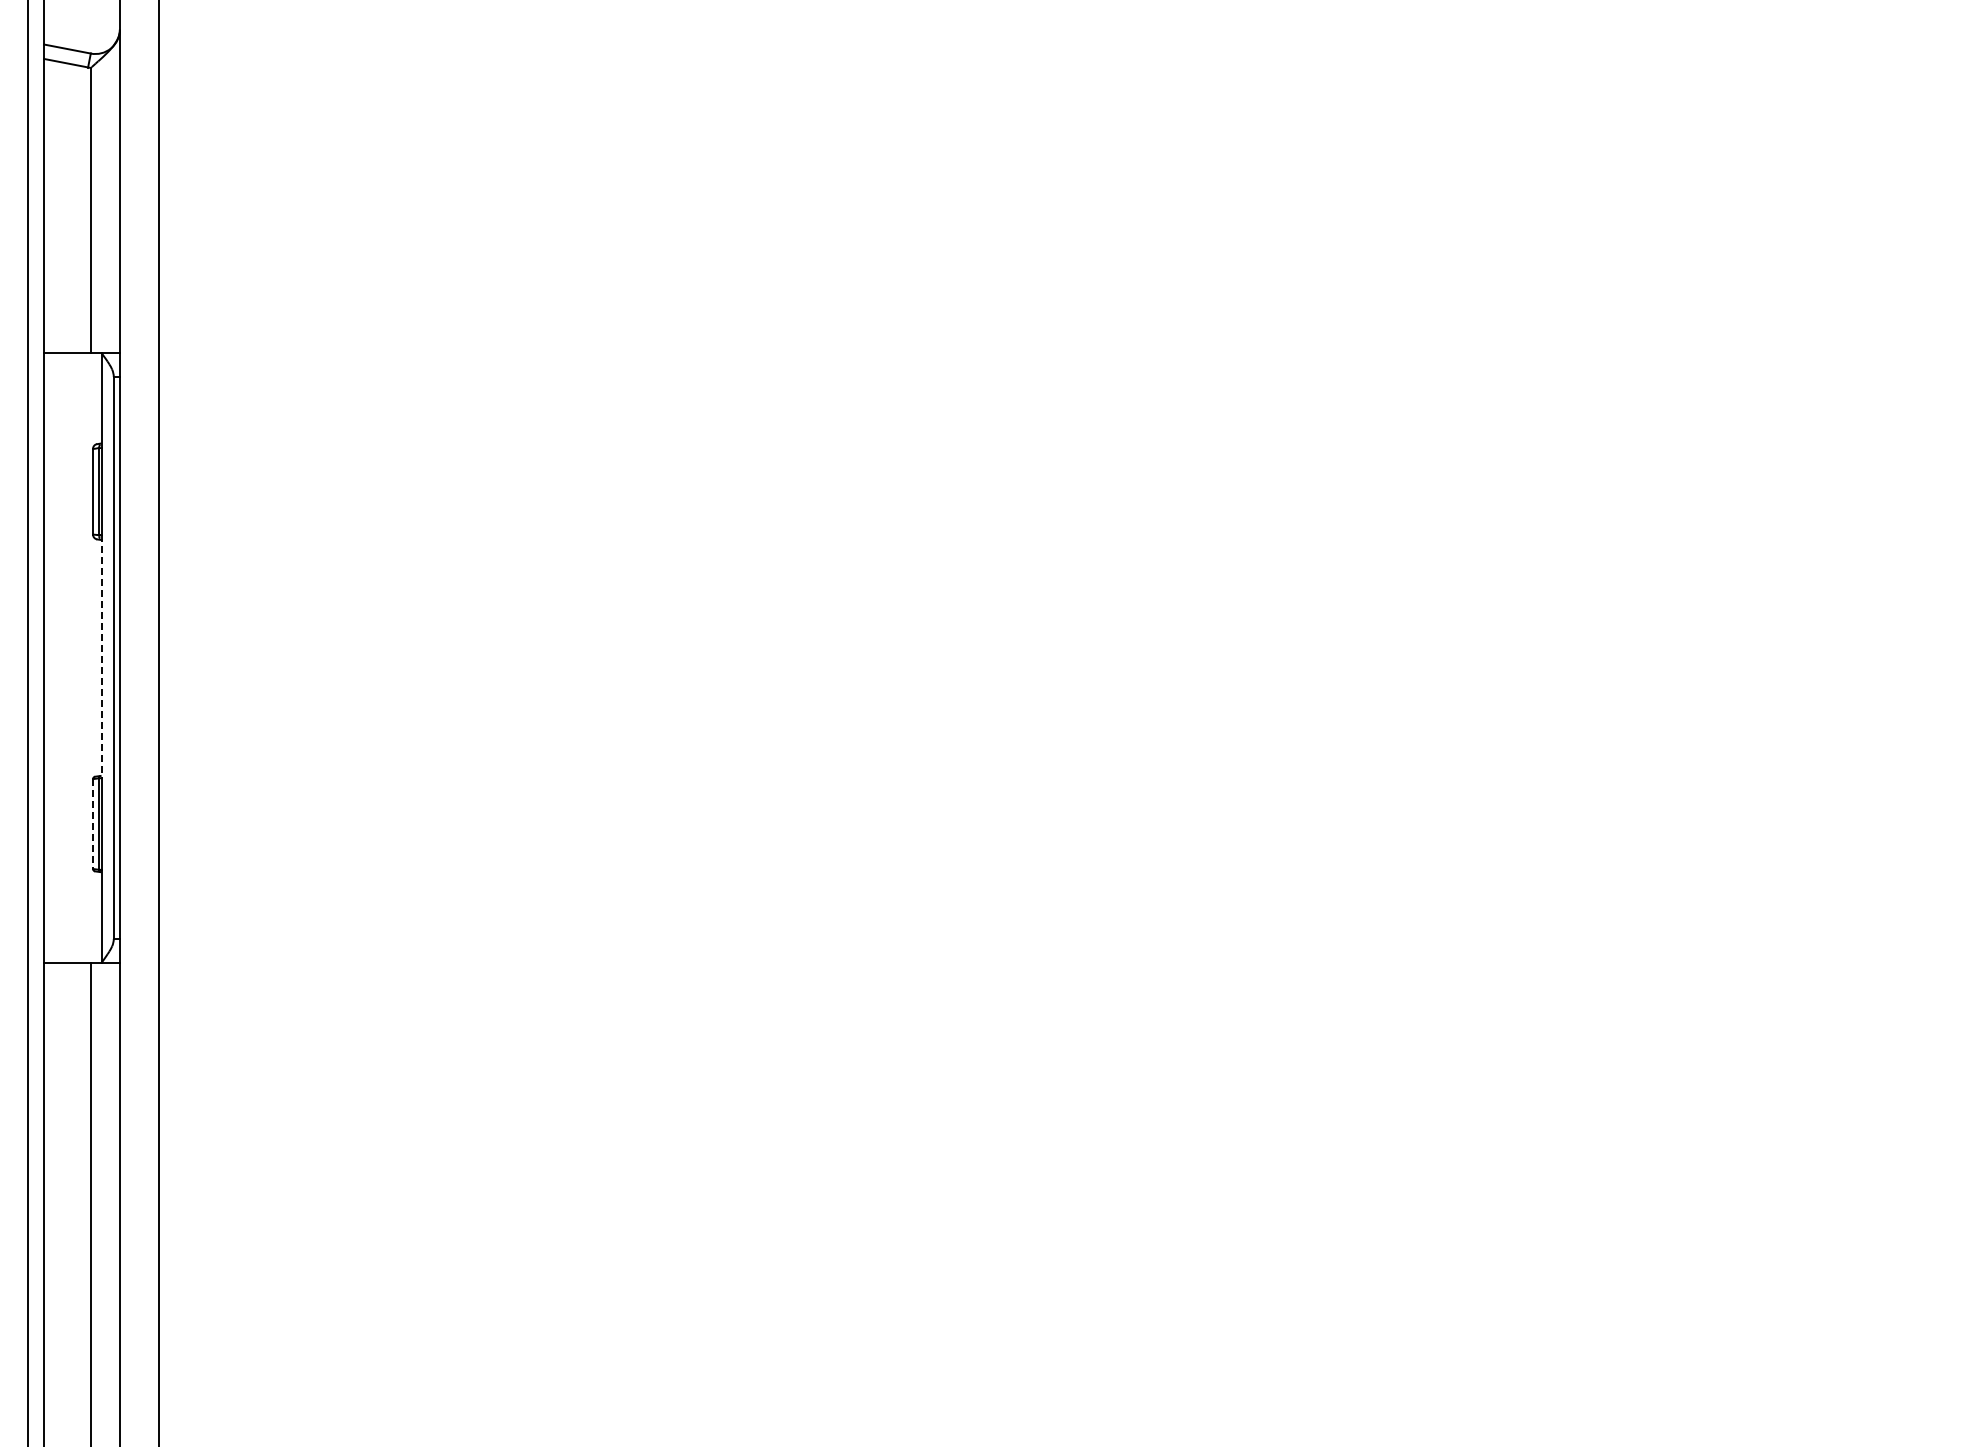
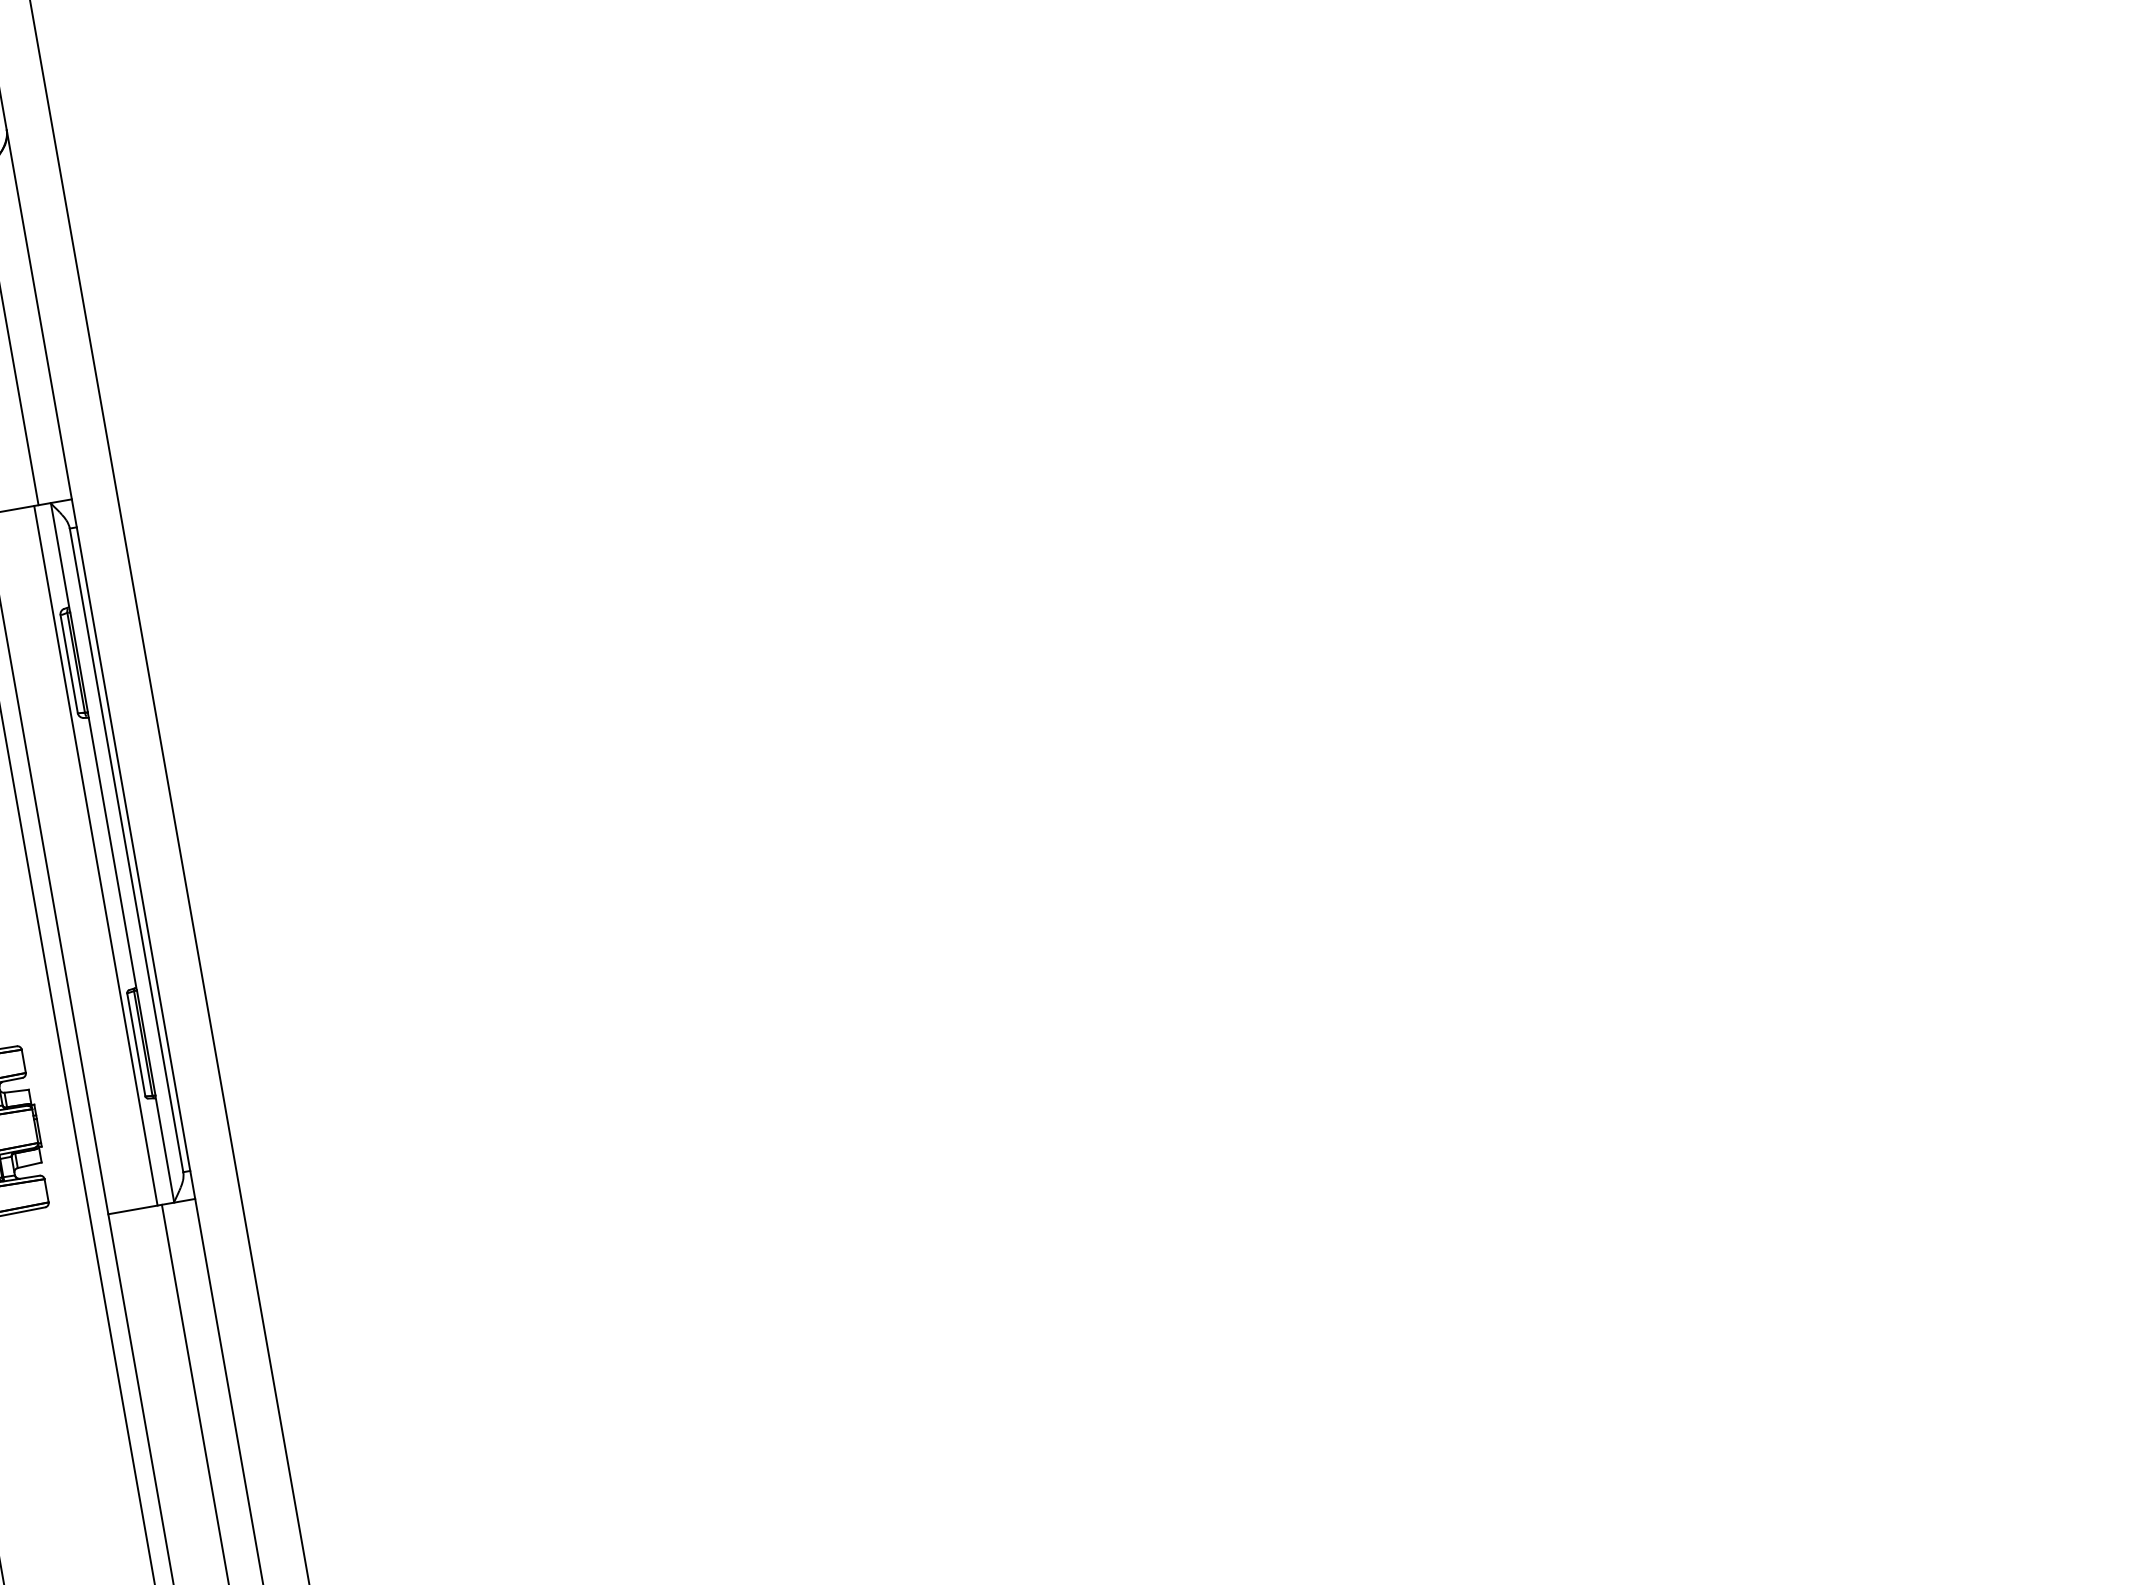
line: (87, 657) -> (96, 855), added
line: (101, 657) -> (112, 852), dashed -> solid
line: (93, 824) -> (136, 1045), dashed -> solid

